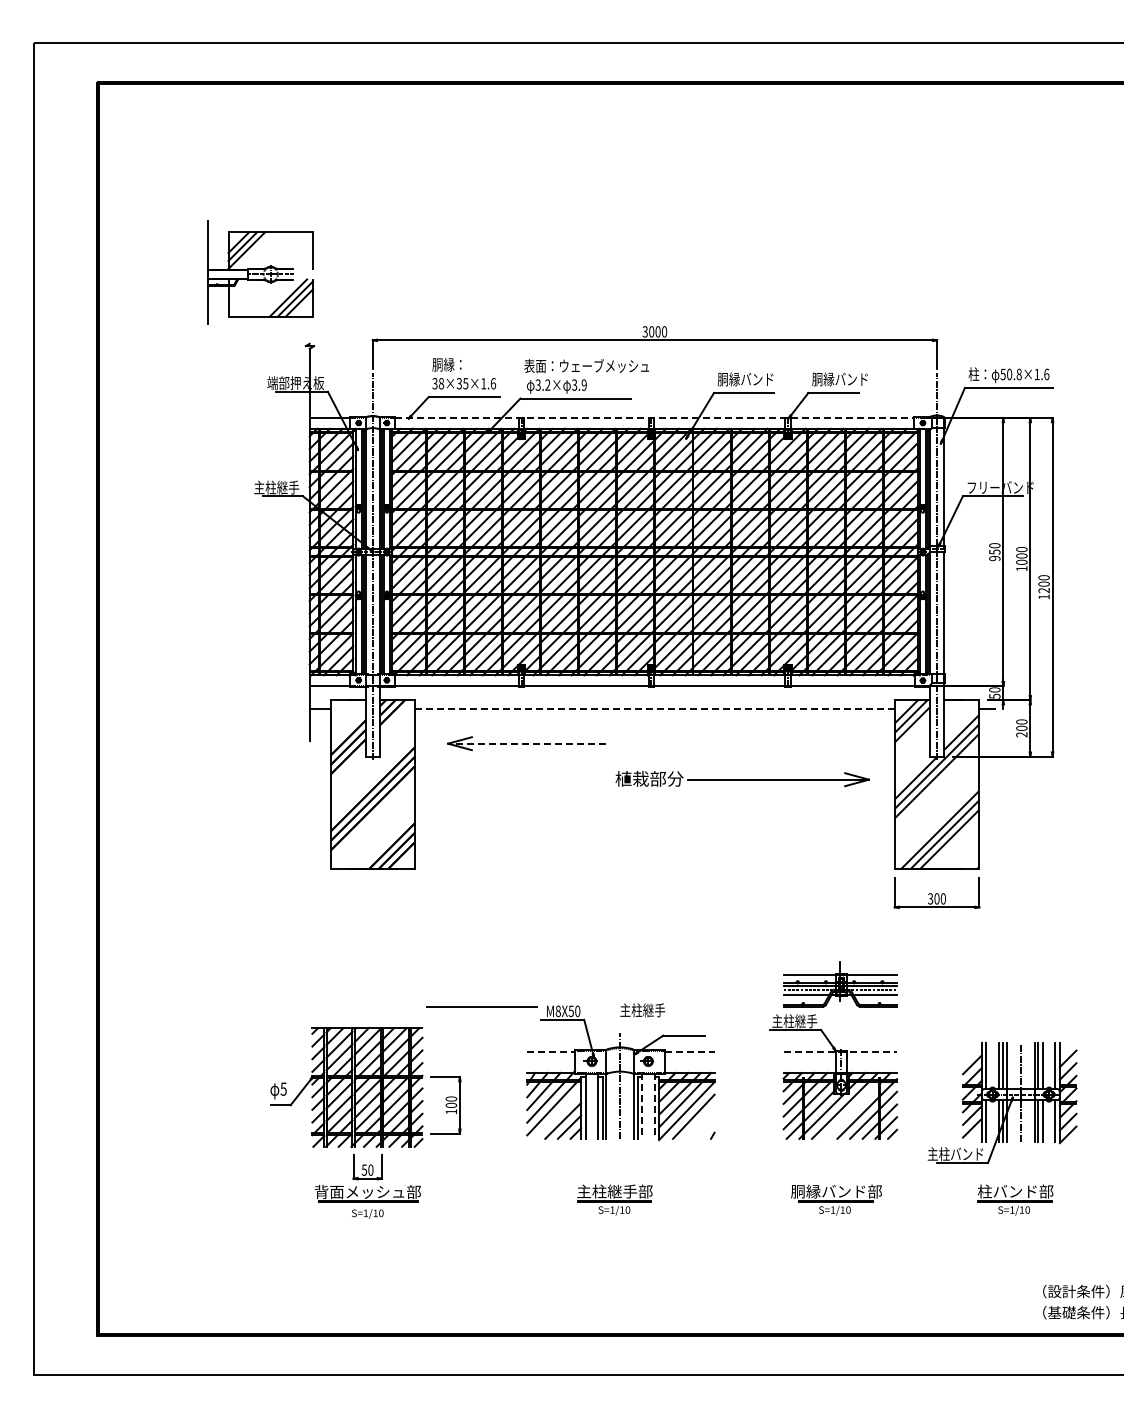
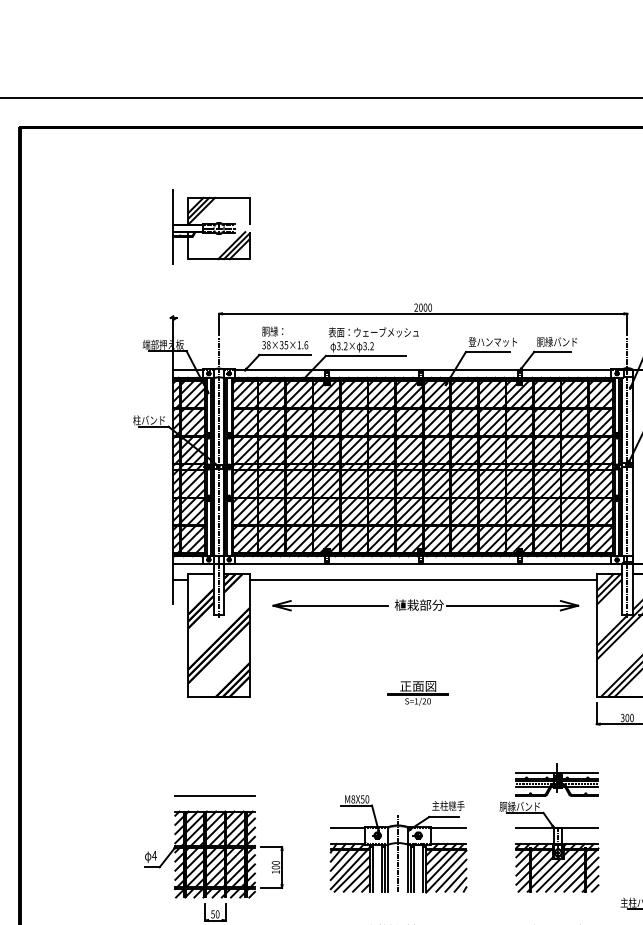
part: (260, 272) -> (211, 227), moved
text: (644, 331) -> (415, 307), 3000 -> 2000
text: (750, 379) -> (492, 342), 胴縁バンド -> 登ハンマット
text: (583, 385) -> (371, 346), 3.9 -> 3.2
line: (655, 418) -> (423, 370), dashed -> solid
text: (276, 487) -> (149, 420), 主柱継手 -> 柱バンド
line: (654, 708) -> (422, 580), dashed -> solid
line: (526, 743) -> (330, 605), dashed -> solid
part: (742, 779) -> (486, 605), moved
part: (647, 864) -> (417, 693), added
line: (481, 1006) -> (214, 795), moved
text: (642, 1010) -> (448, 806), moved
text: (788, 1021) -> (519, 806), 主柱継手 -> 胴縁バンド
line: (551, 1051) -> (348, 828), dashed -> solid
line: (689, 1051) -> (448, 828), dashed -> solid
line: (840, 1051) -> (557, 828), dashed -> solid
text: (283, 1088) -> (154, 855), 5 -> 4
line: (642, 1105) -> (414, 867), dashed -> solid
line: (654, 1105) -> (422, 867), dashed -> solid
line: (851, 1111) -> (565, 871), added
line: (556, 1114) -> (351, 874), added
line: (699, 1122) -> (455, 879), added
line: (706, 1129) -> (460, 884), added

